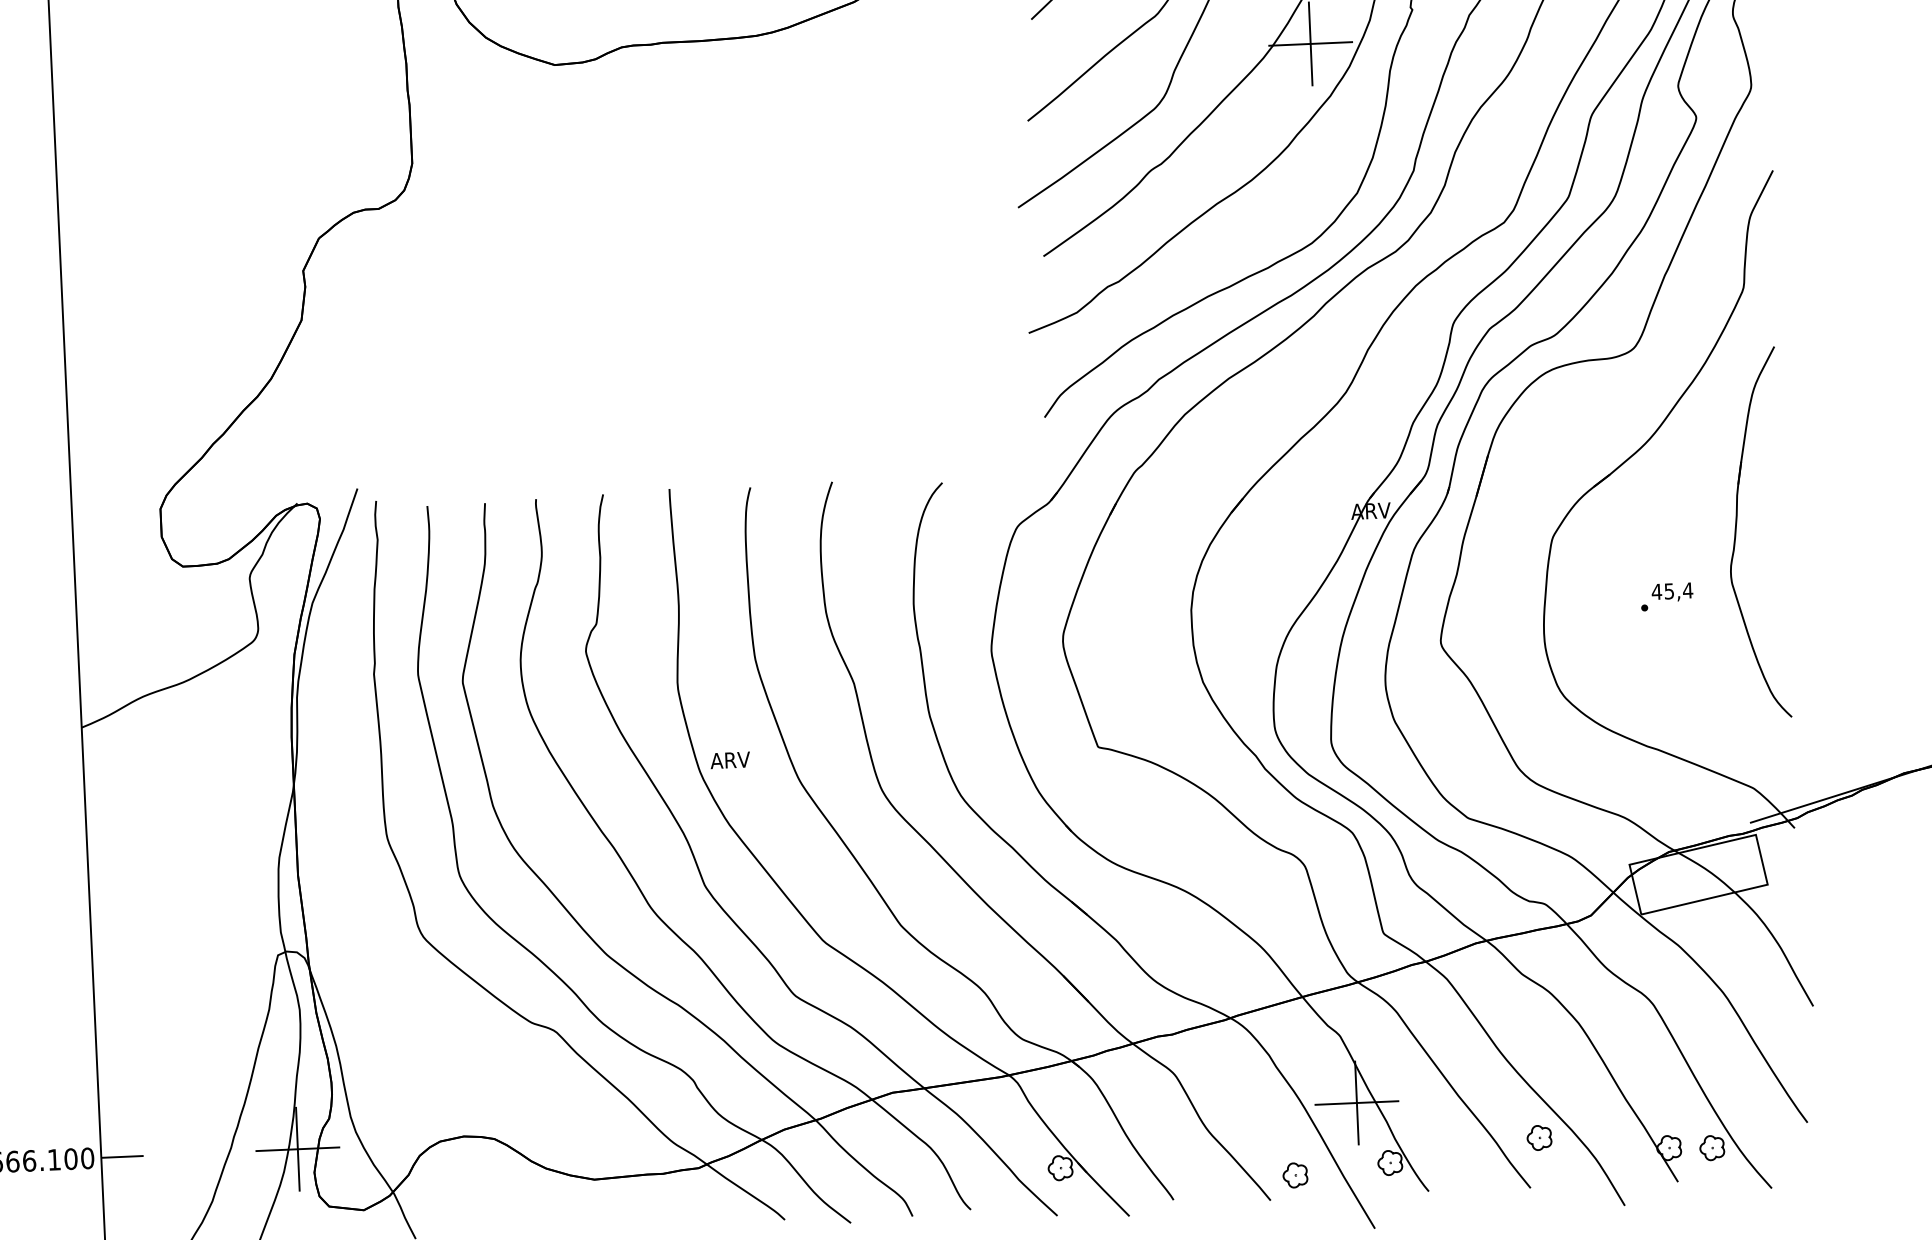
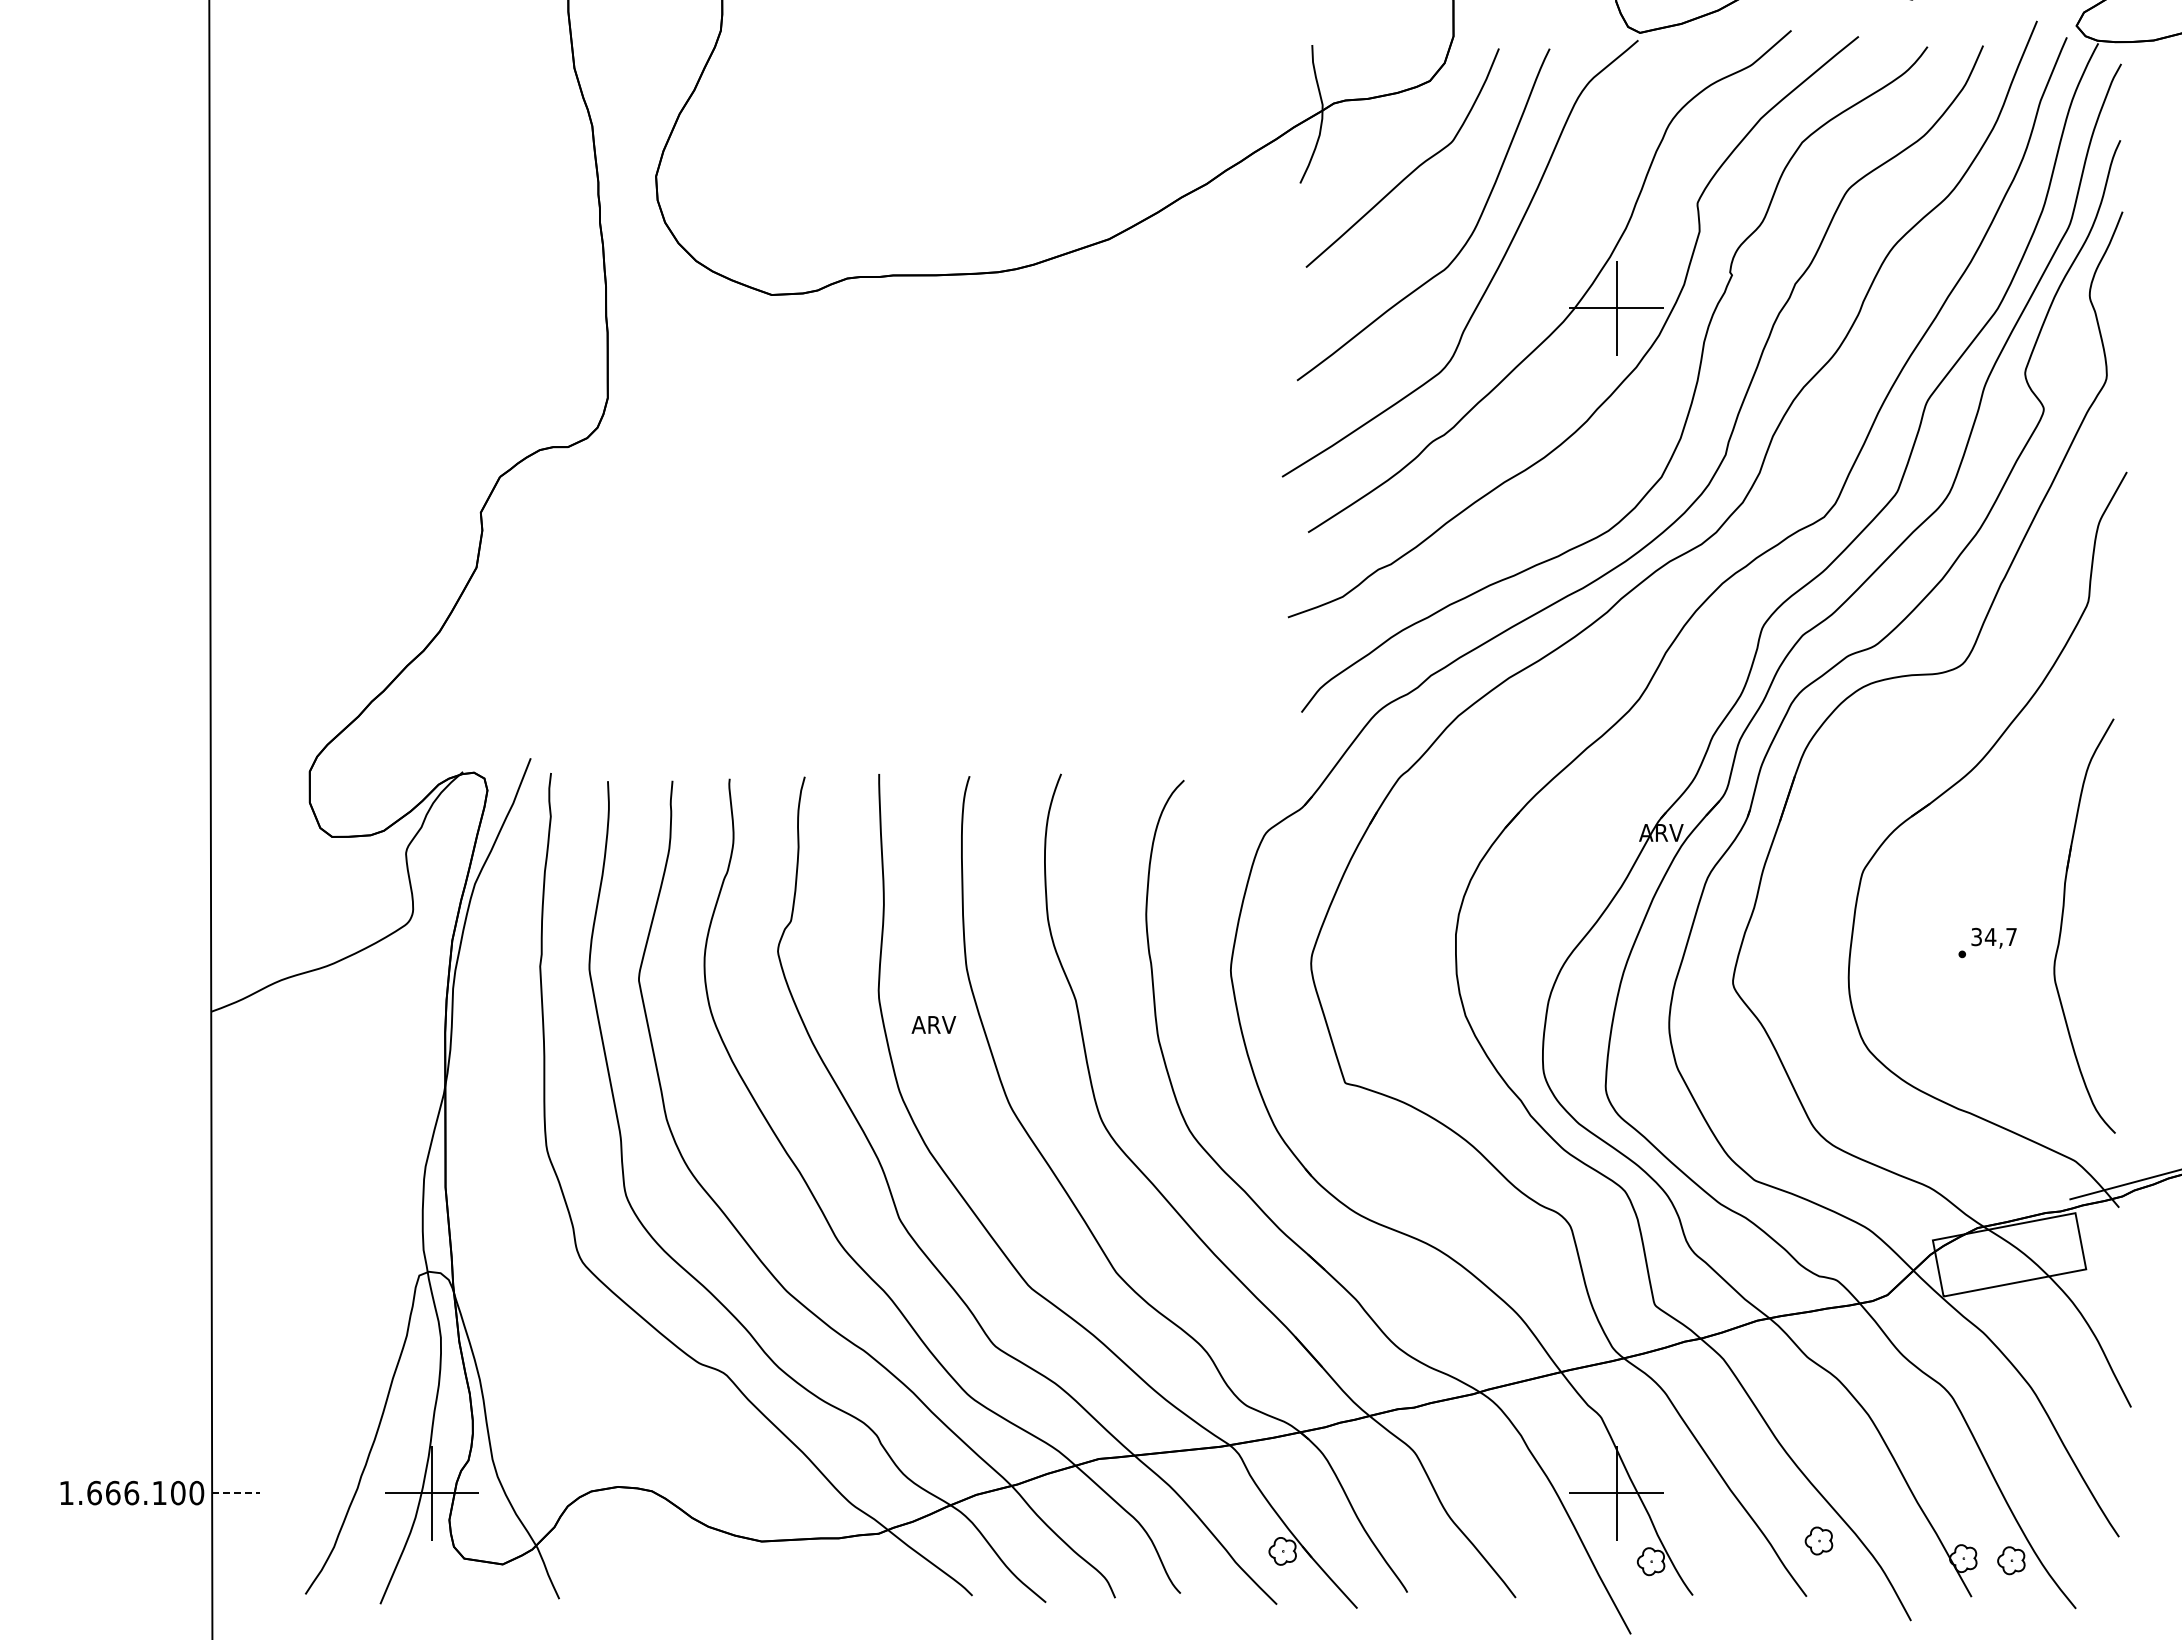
part: (1736, 533) -> (2062, 925), moved
text: (1671, 590) -> (1993, 936), 45,4 -> 34,7
text: (729, 759) -> (933, 1024), moved
line: (122, 1157) -> (235, 1493), solid -> dashed
part: (1295, 1175) -> (1544, 1570), removed

